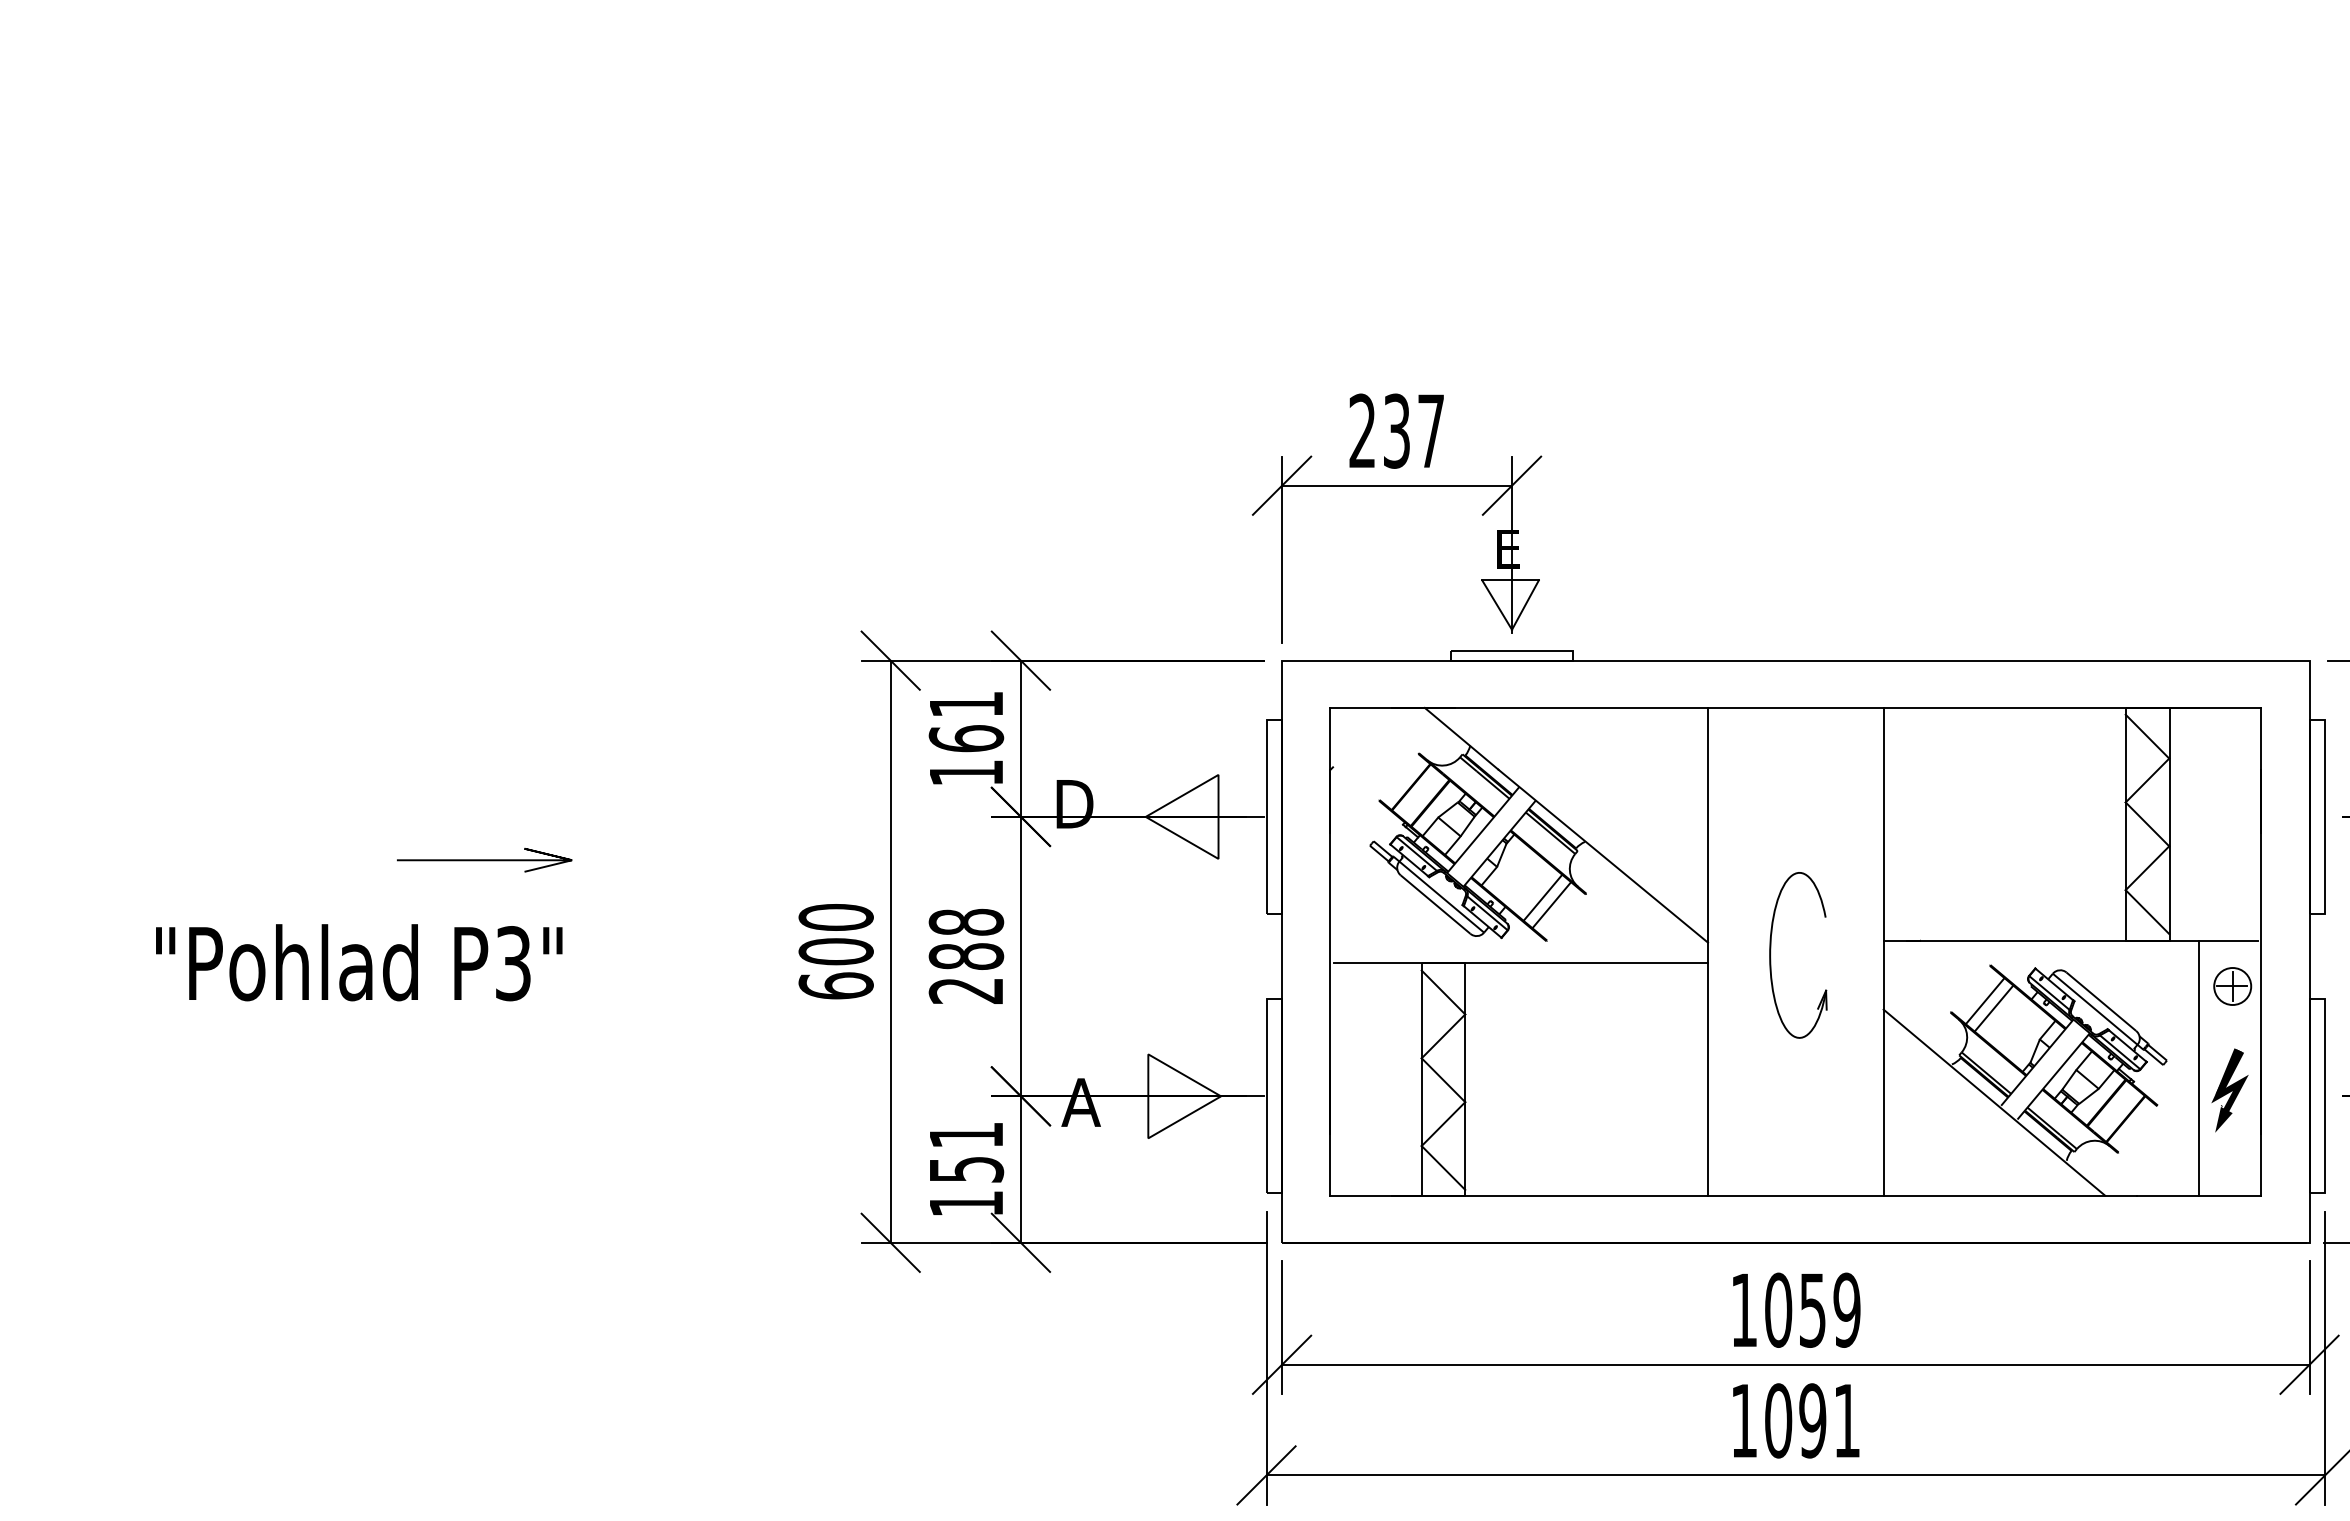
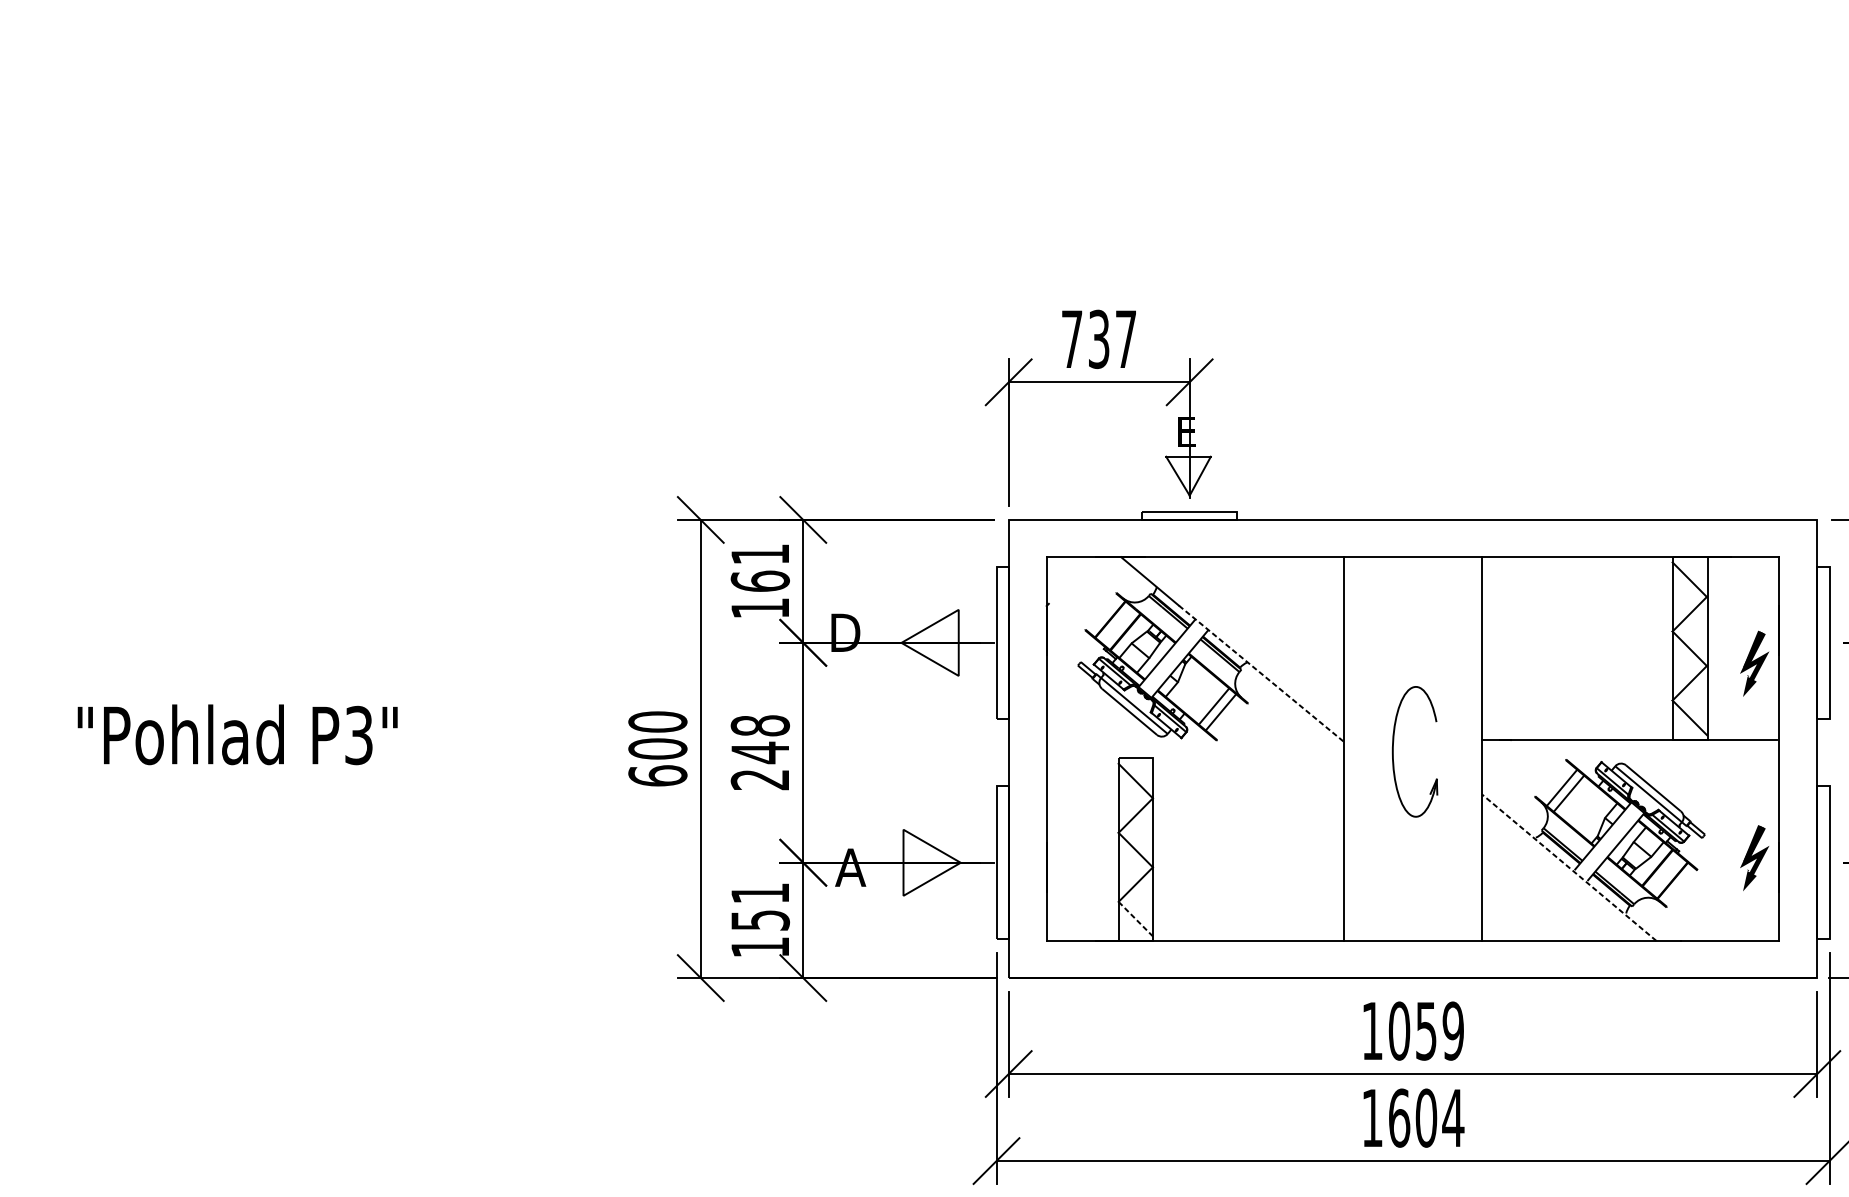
text: (1362, 430) -> (1072, 338), 237 -> 737
part: (2229, 843) -> (1754, 663), added
line: (1603, 856) -> (1261, 674), solid -> dashed
line: (484, 860) -> (381, 677), removed
text: (966, 956) -> (760, 752), 288 -> 248
text: (359, 962) -> (237, 734), moved
line: (1520, 962) -> (1196, 757), removed
part: (2232, 986) -> (1756, 776), removed
line: (2199, 1067) -> (1730, 840), removed
line: (1994, 1102) -> (1569, 867), solid -> dashed
line: (1443, 1167) -> (1135, 918), solid -> dashed
text: (1813, 1420) -> (1426, 1117), 1091 -> 1604

